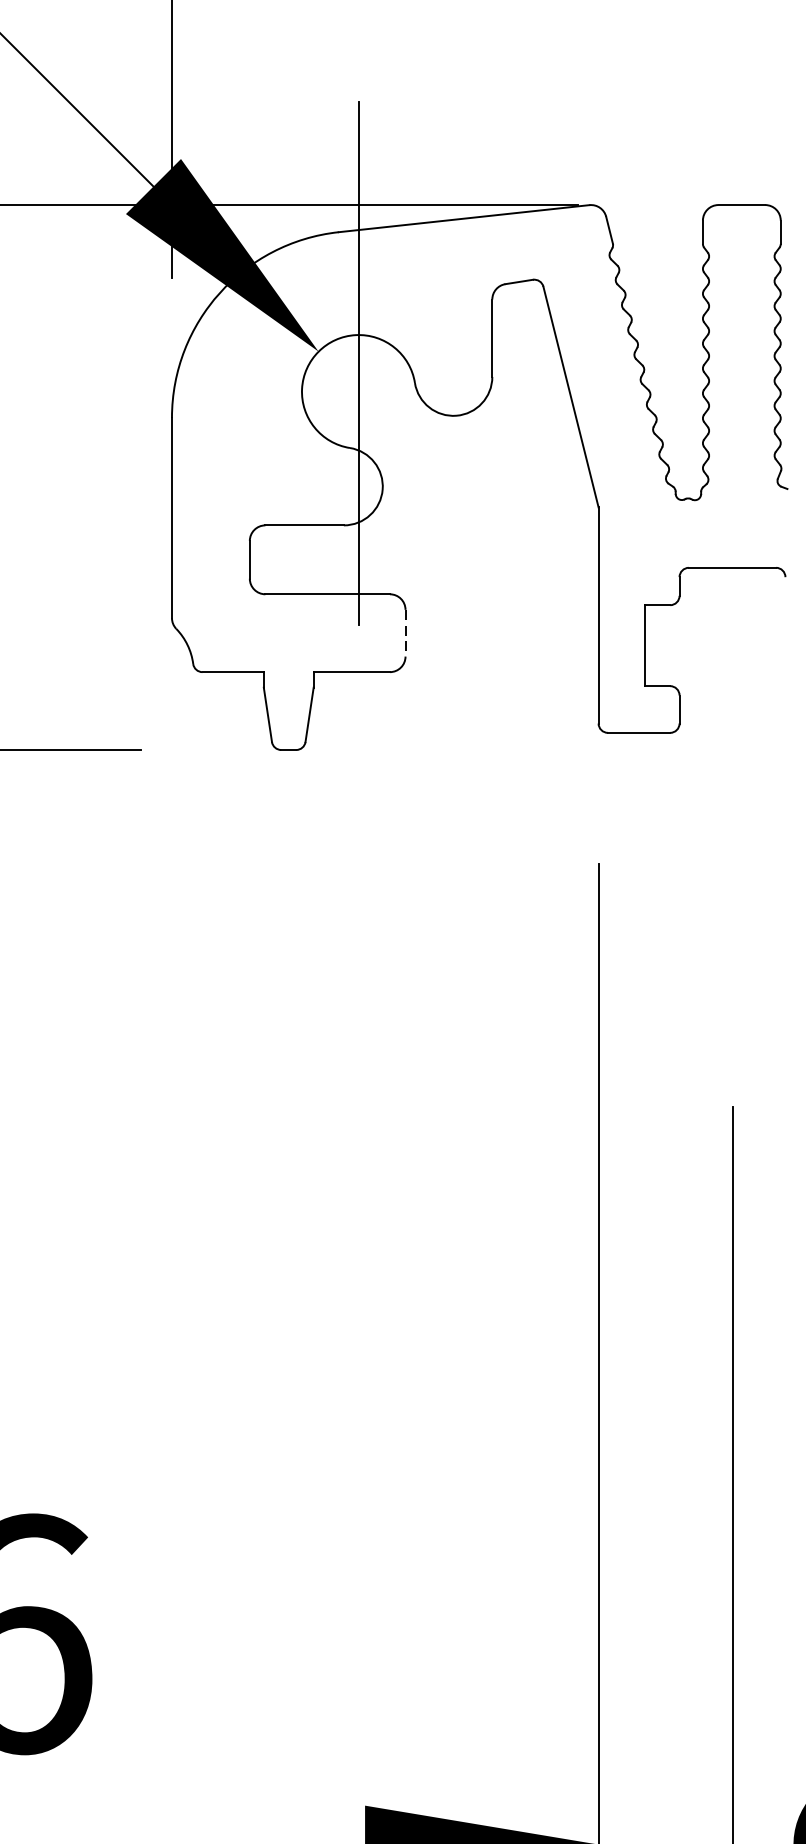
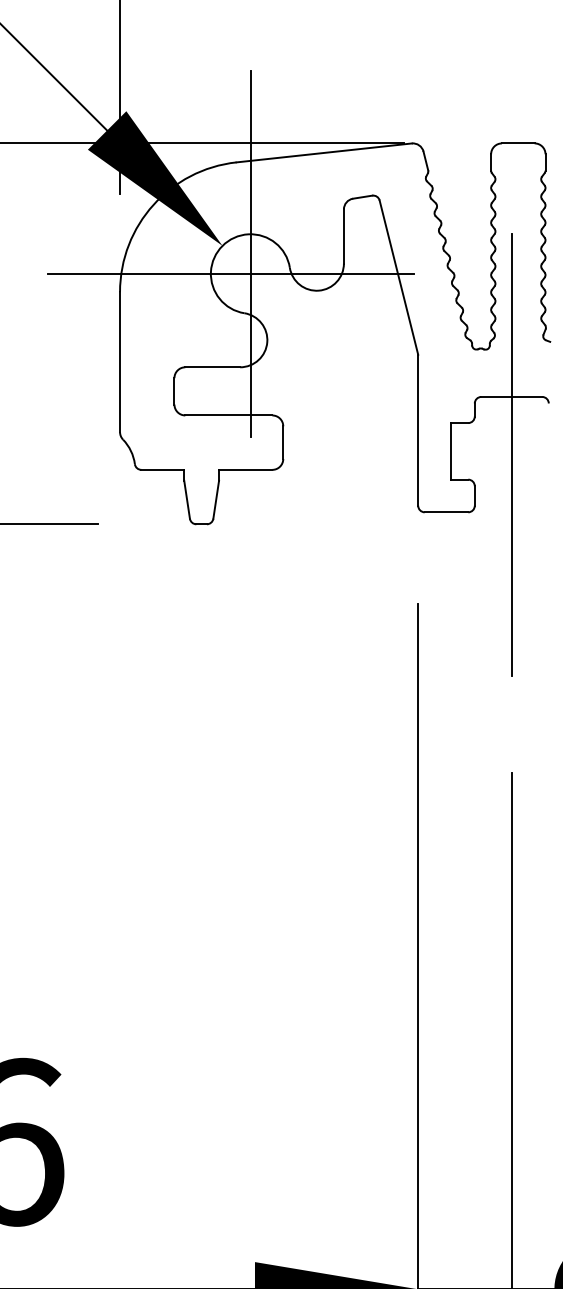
line: (330, 392) -> (230, 274), added
line: (405, 634) -> (283, 443), dashed -> solid
line: (732, 650) -> (511, 454), added

